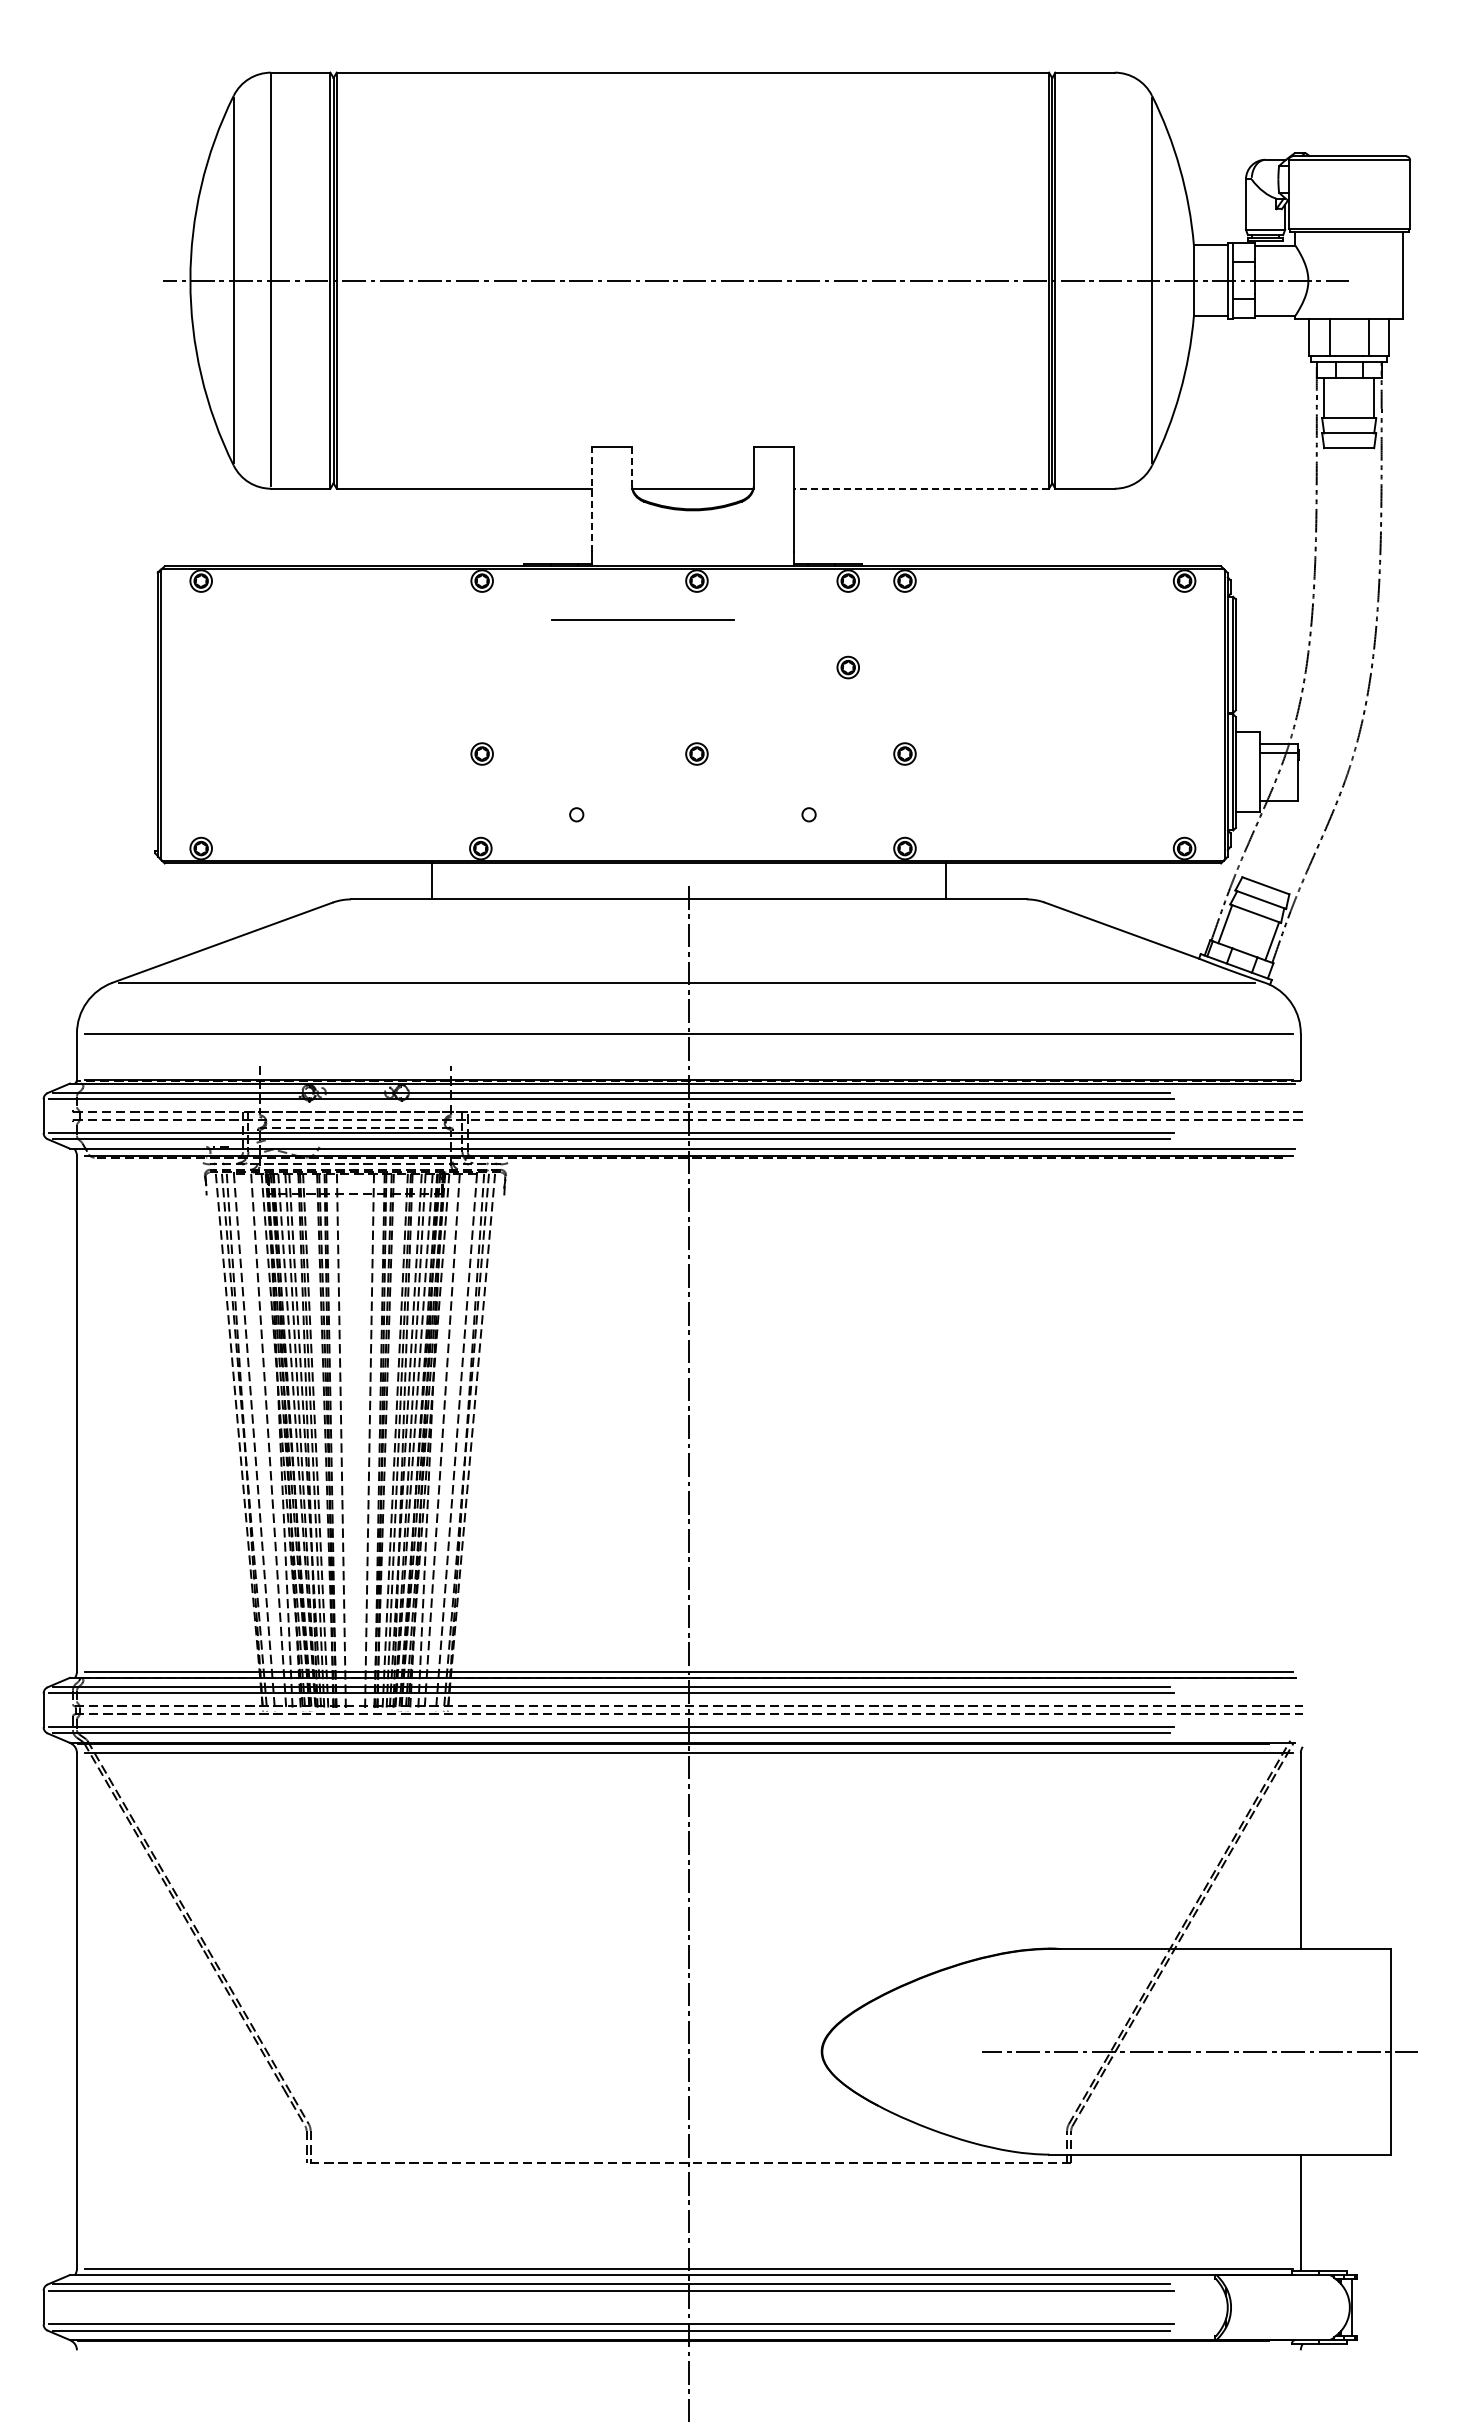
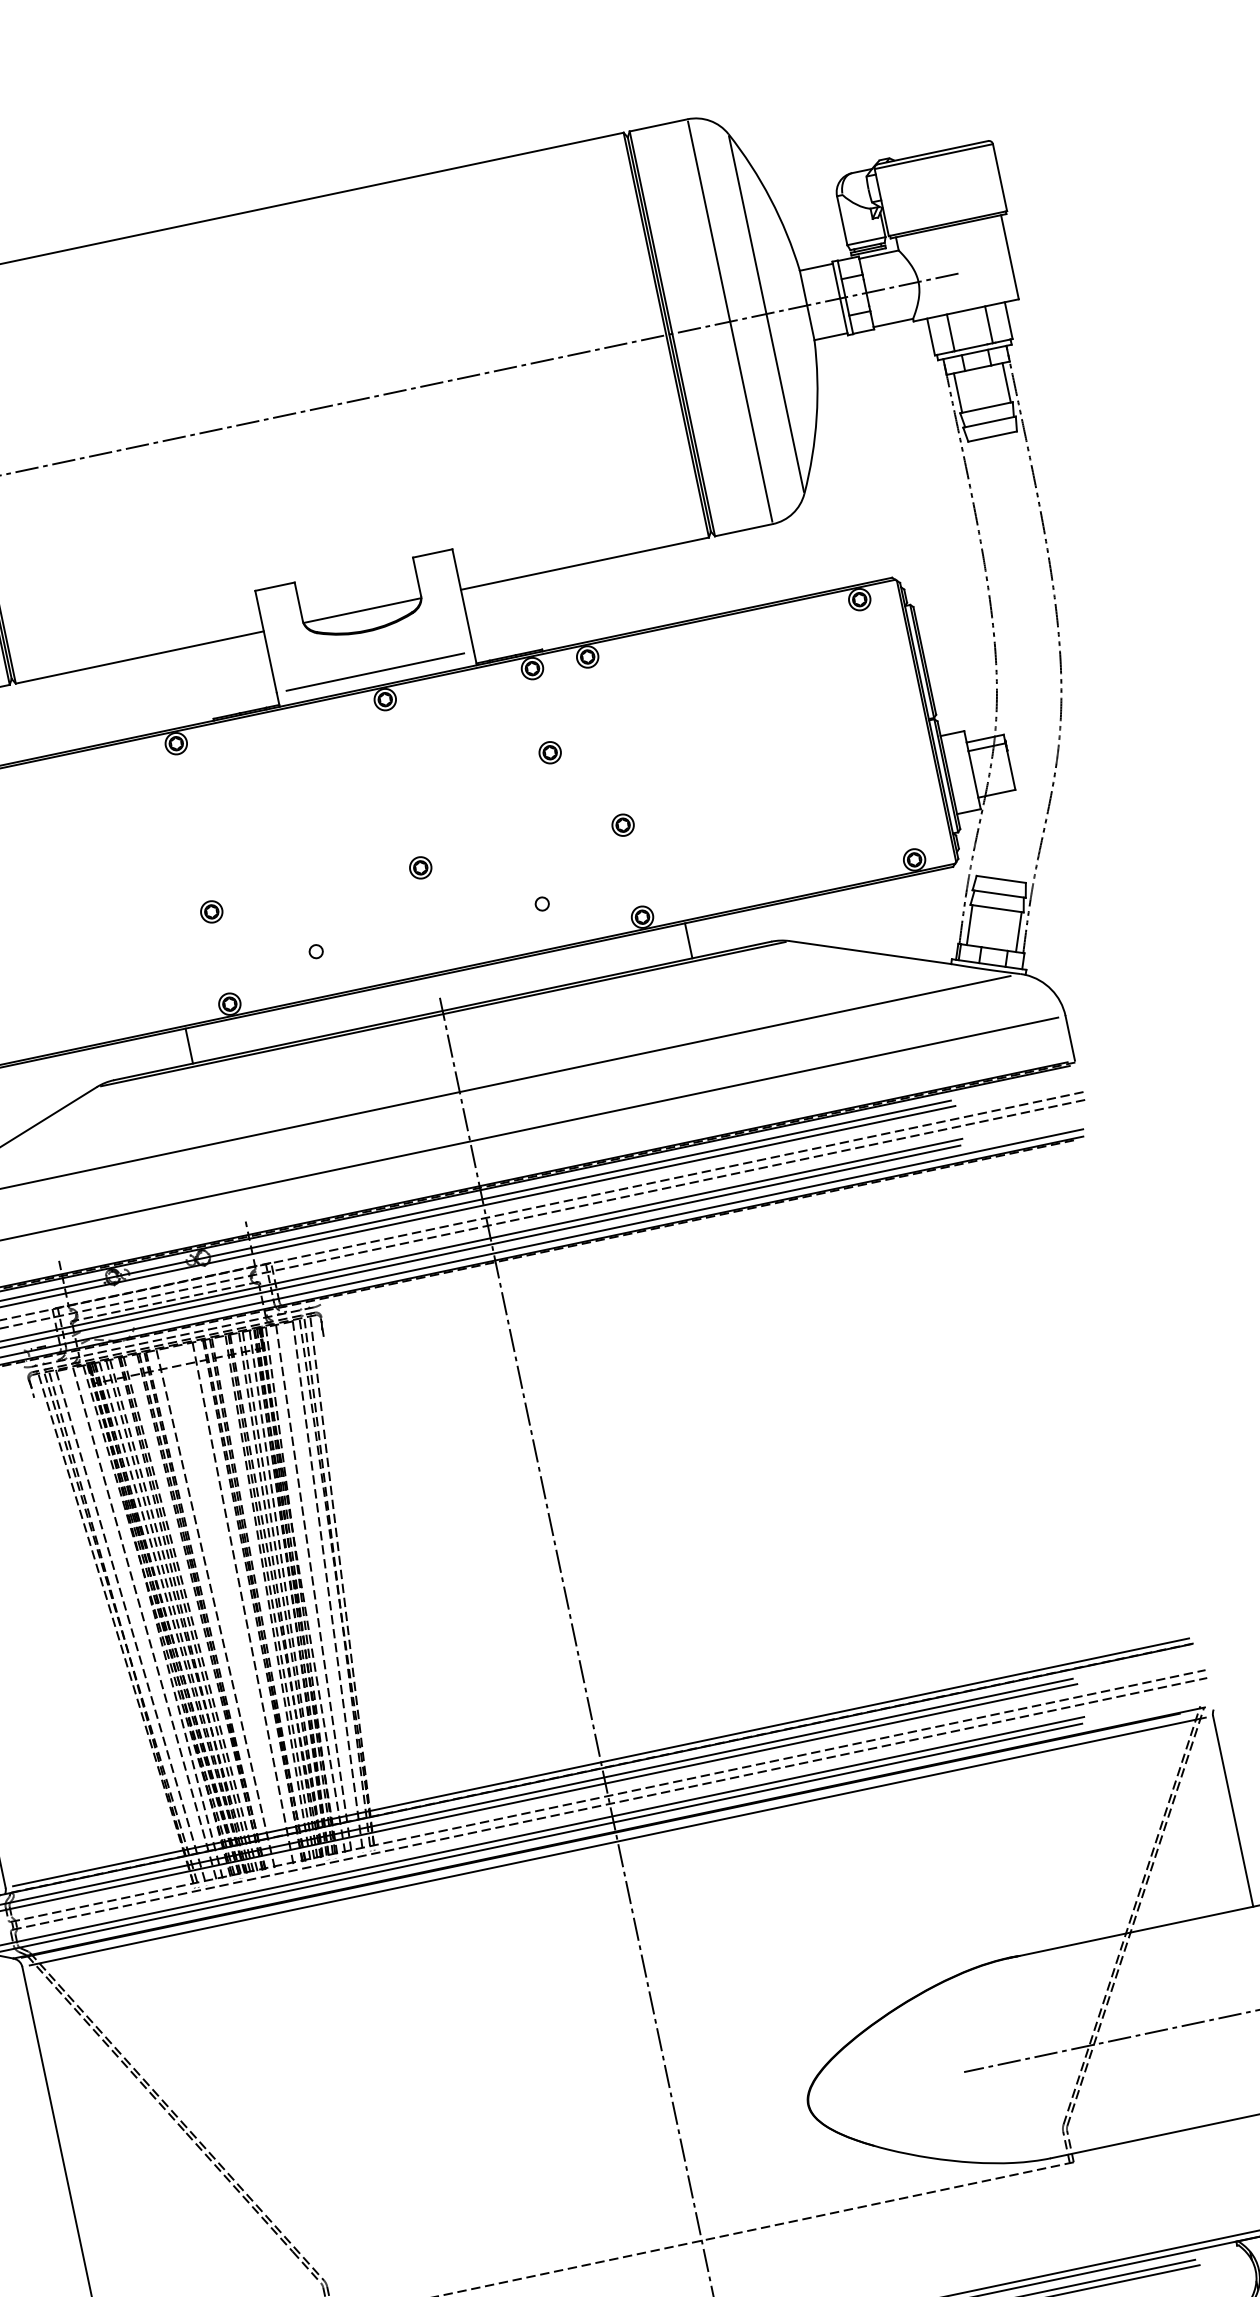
line: (1114, 280) -> (729, 321), added
line: (632, 466) -> (299, 601), dashed -> solid
line: (921, 488) -> (584, 563), dashed -> solid
line: (591, 499) -> (265, 641), dashed -> solid
line: (642, 619) -> (374, 671), moved
line: (688, 902) -> (442, 1014), added

